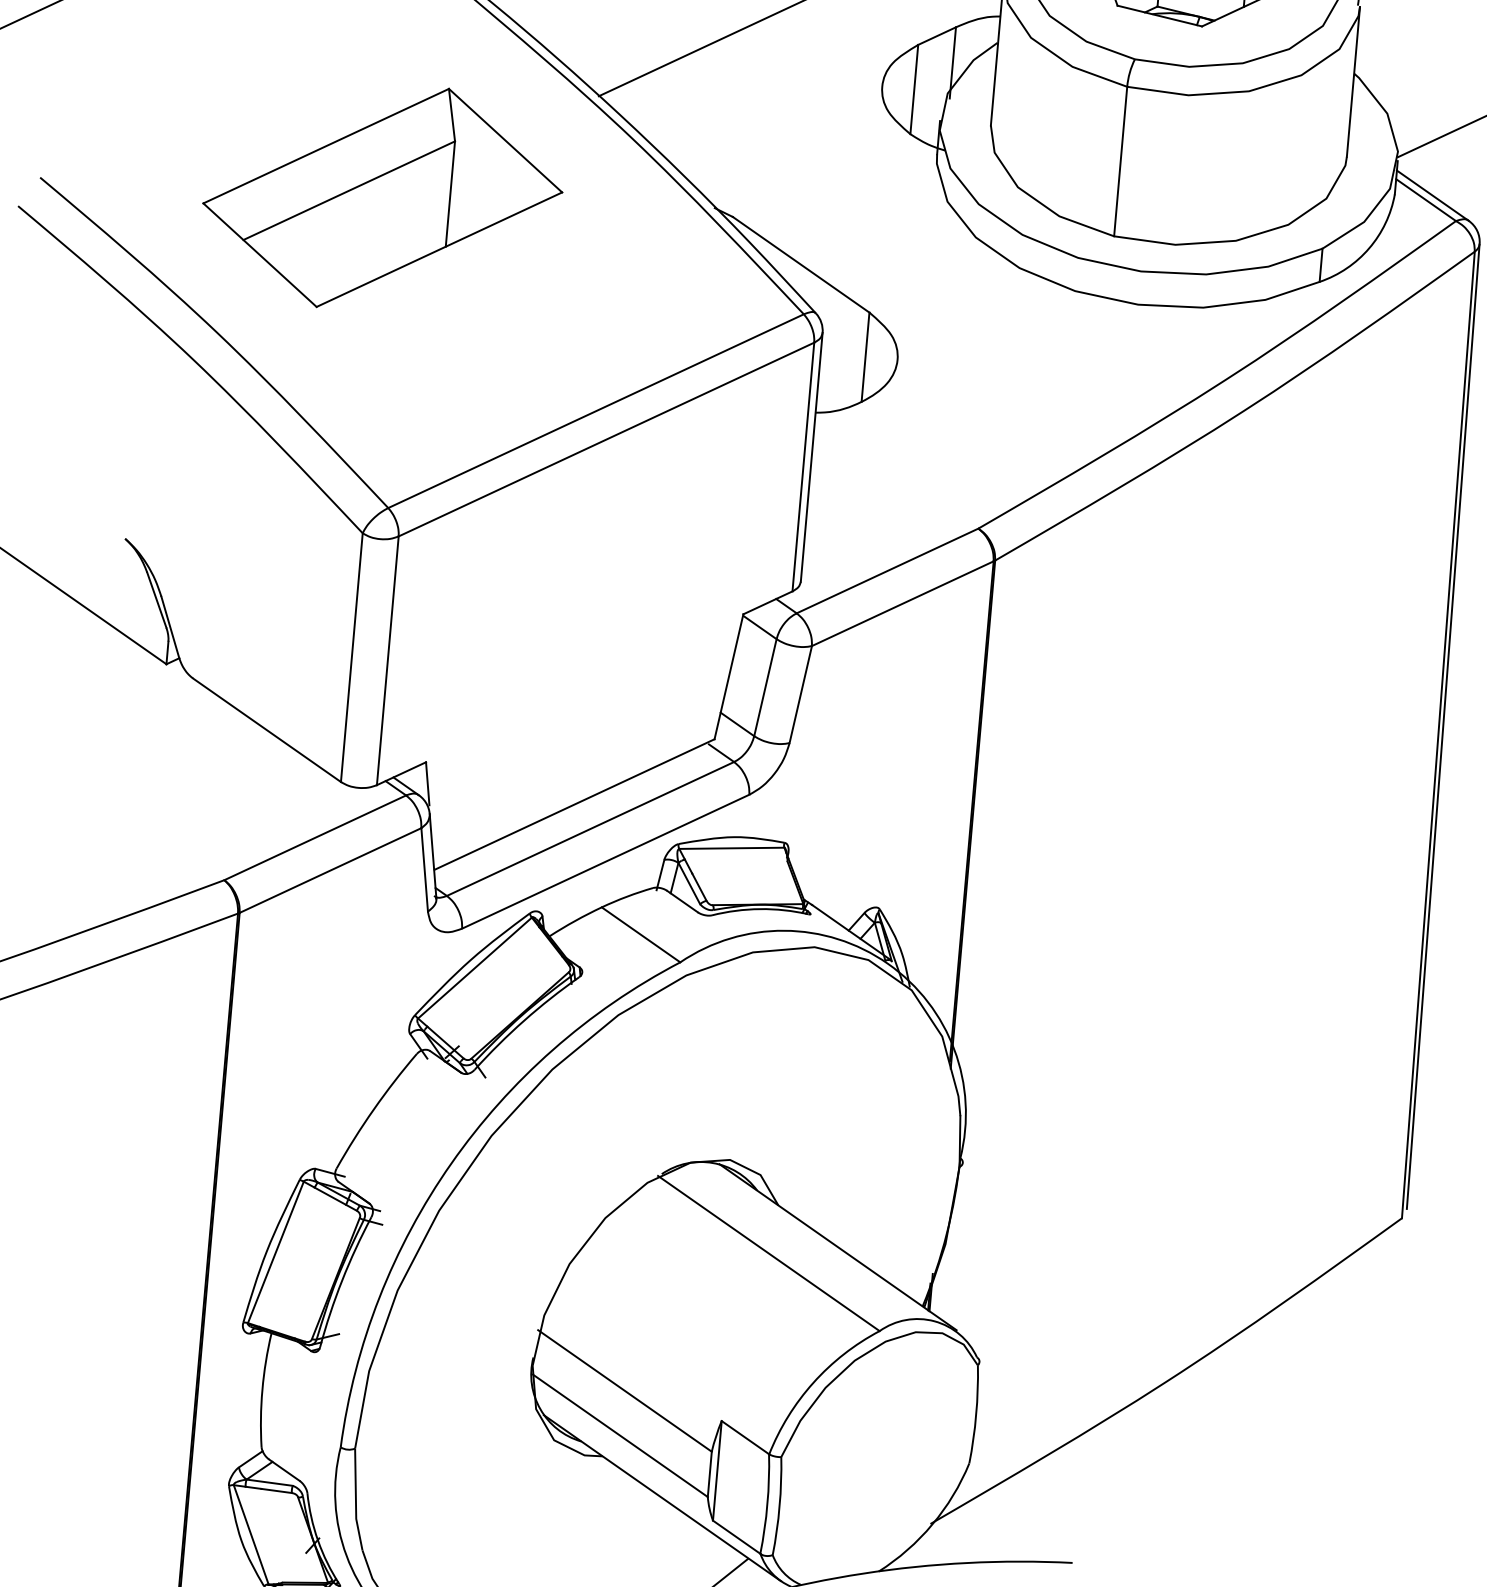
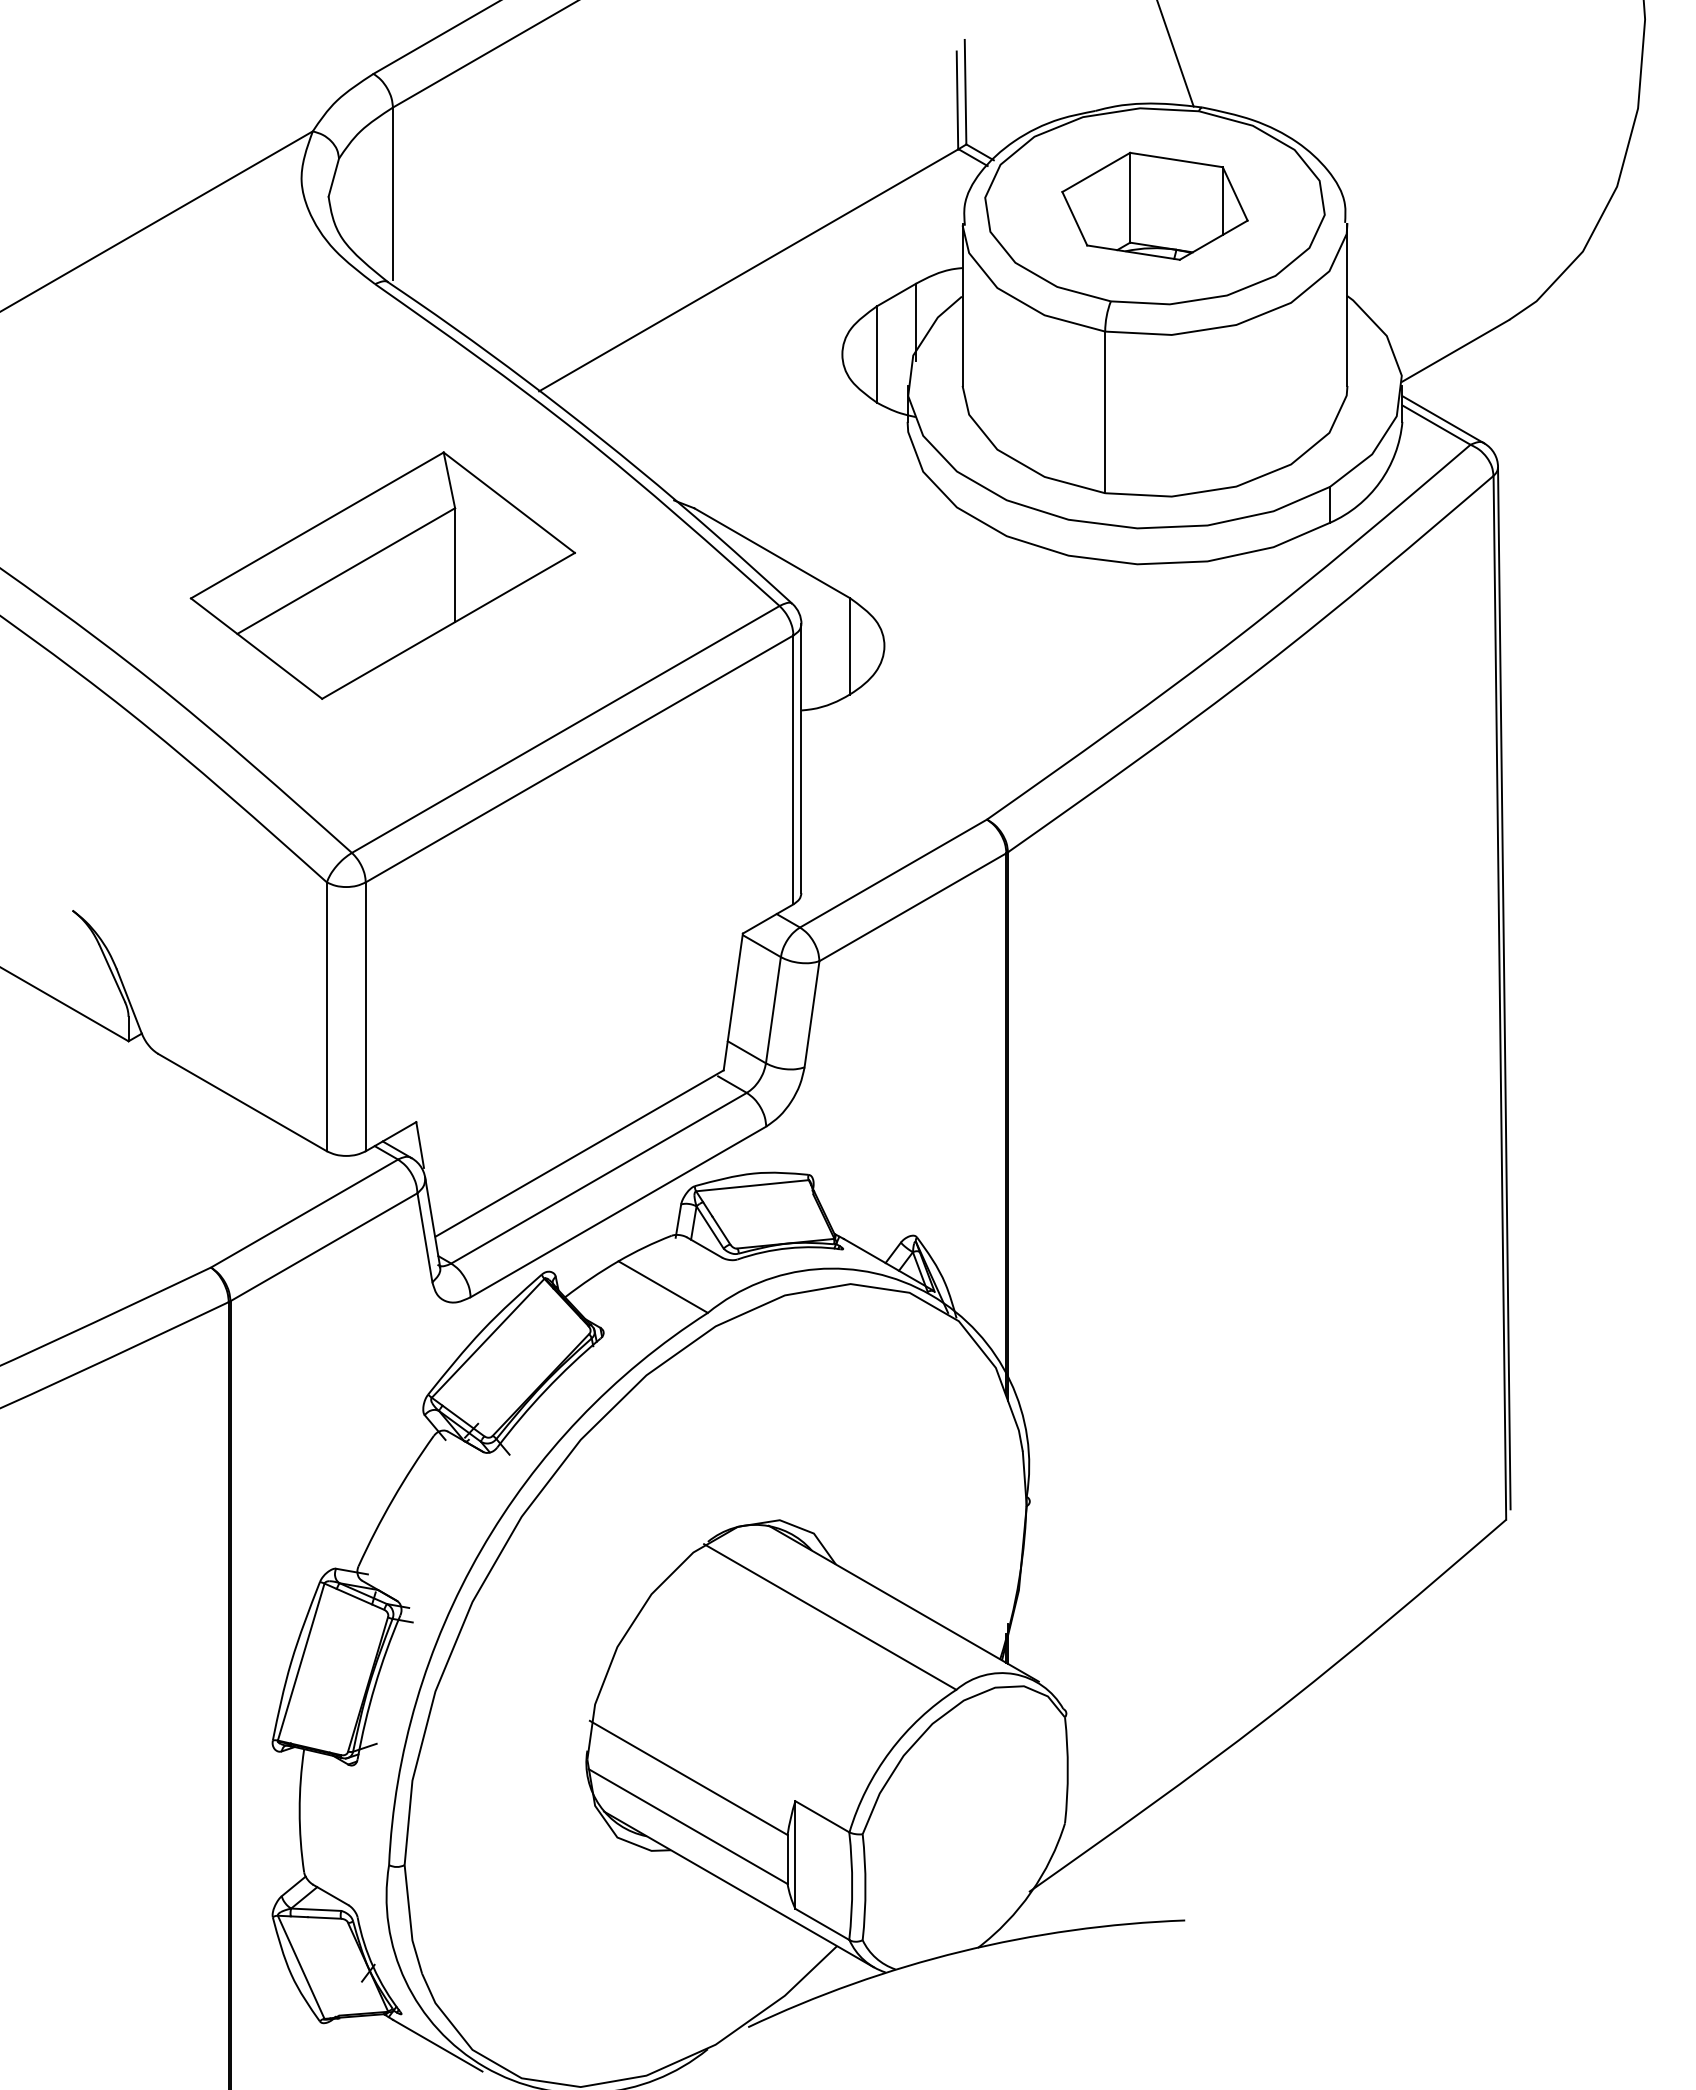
part: (382, 197) -> (382, 575), moved

